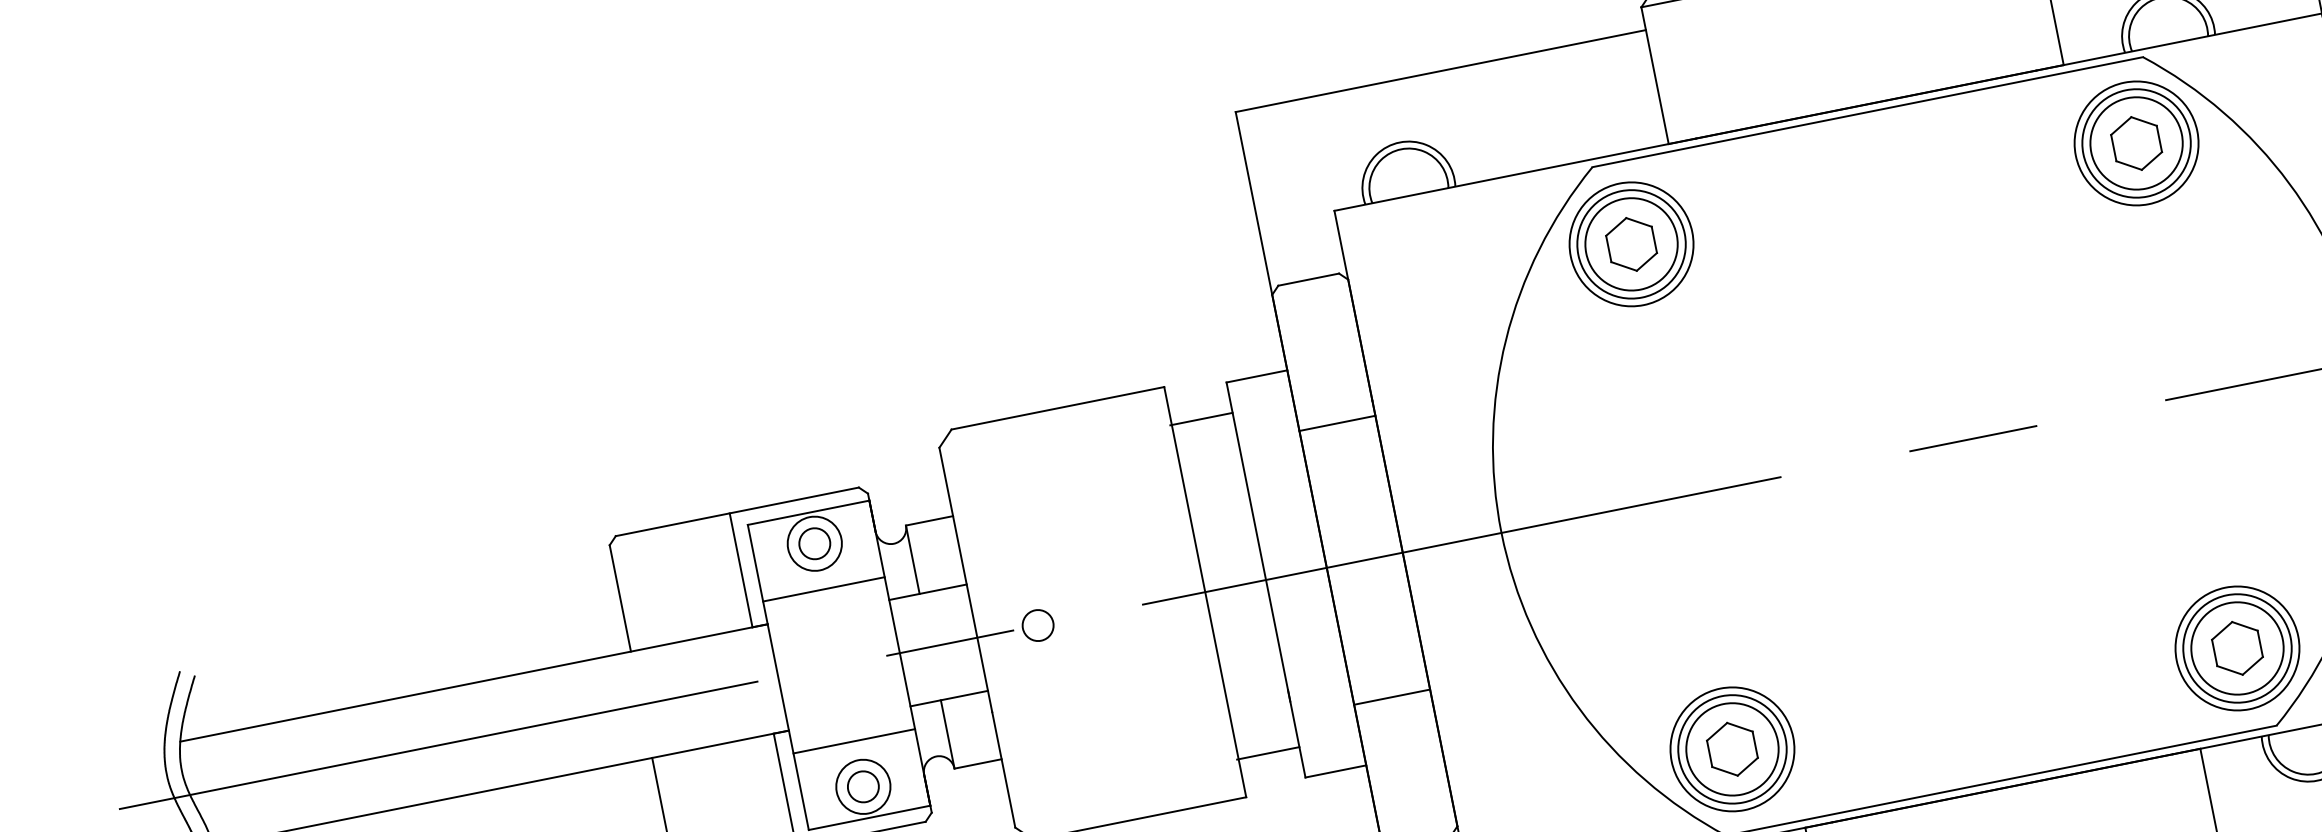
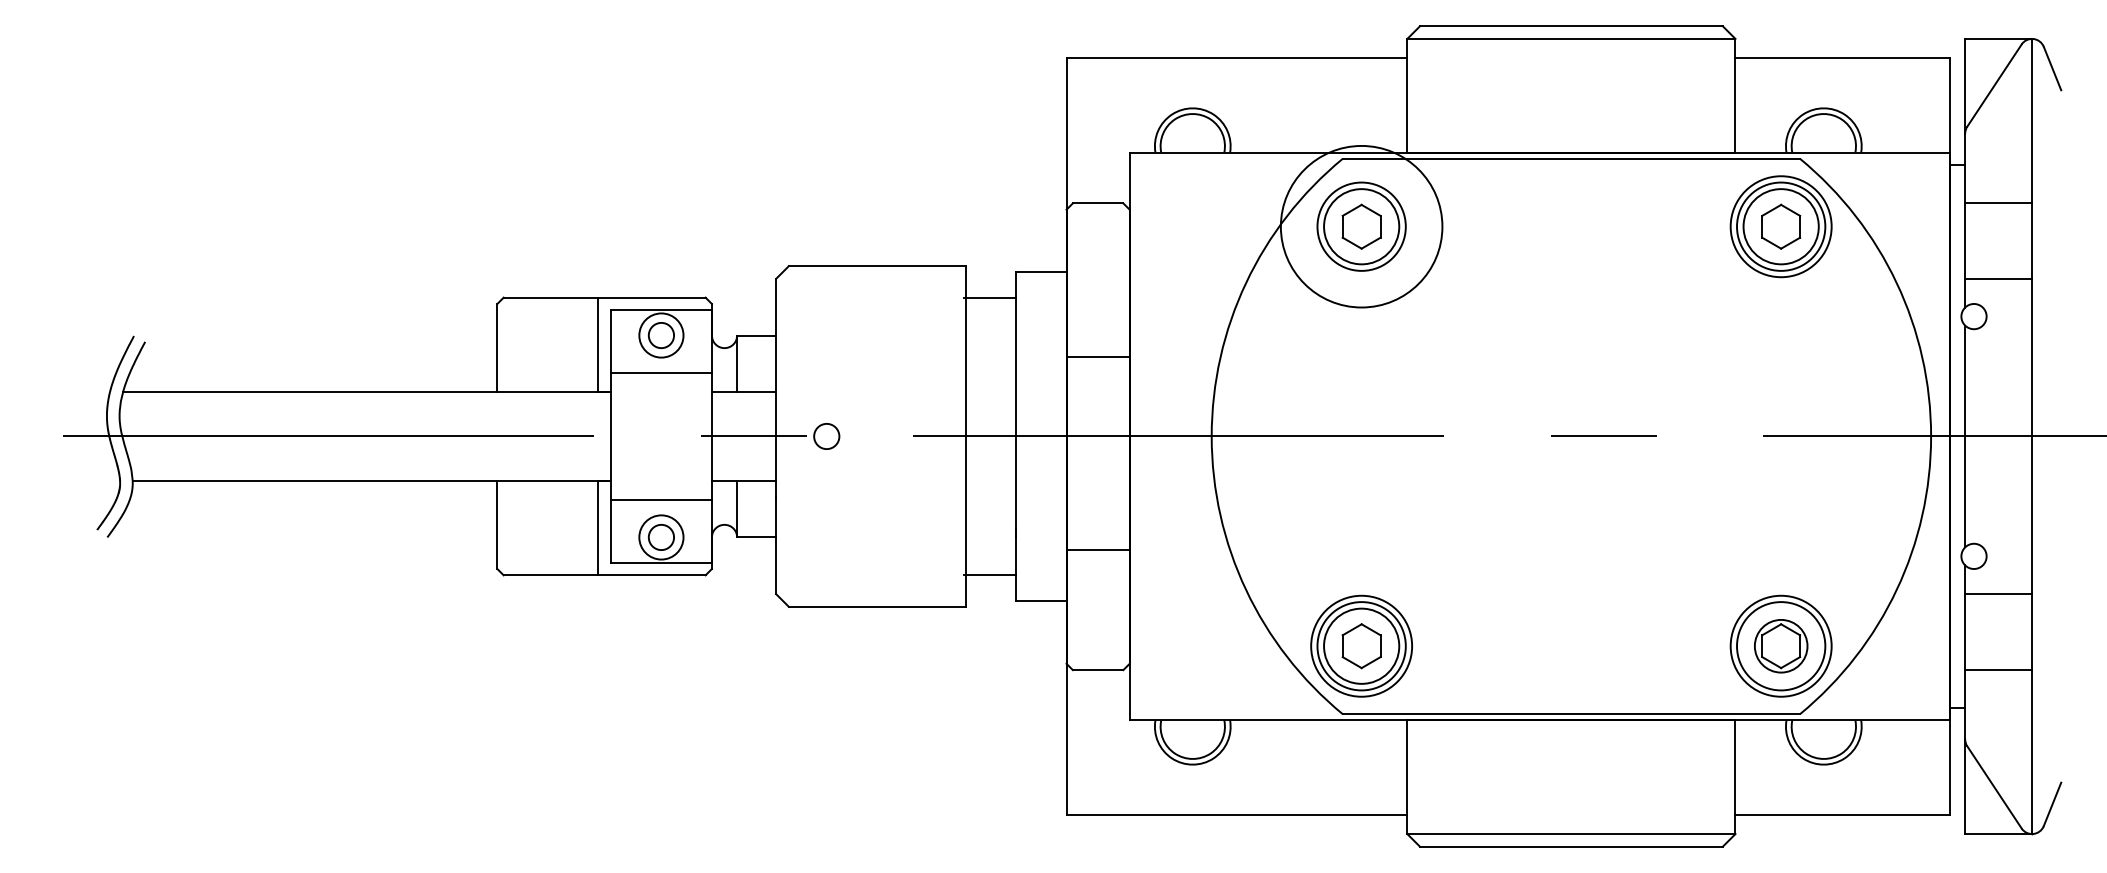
circle: (1631, 244) -> (1361, 226), size x1.6
line: (1336, 423) -> (1097, 356), moved
circle: (2236, 647) -> (1780, 645), size x0.7

